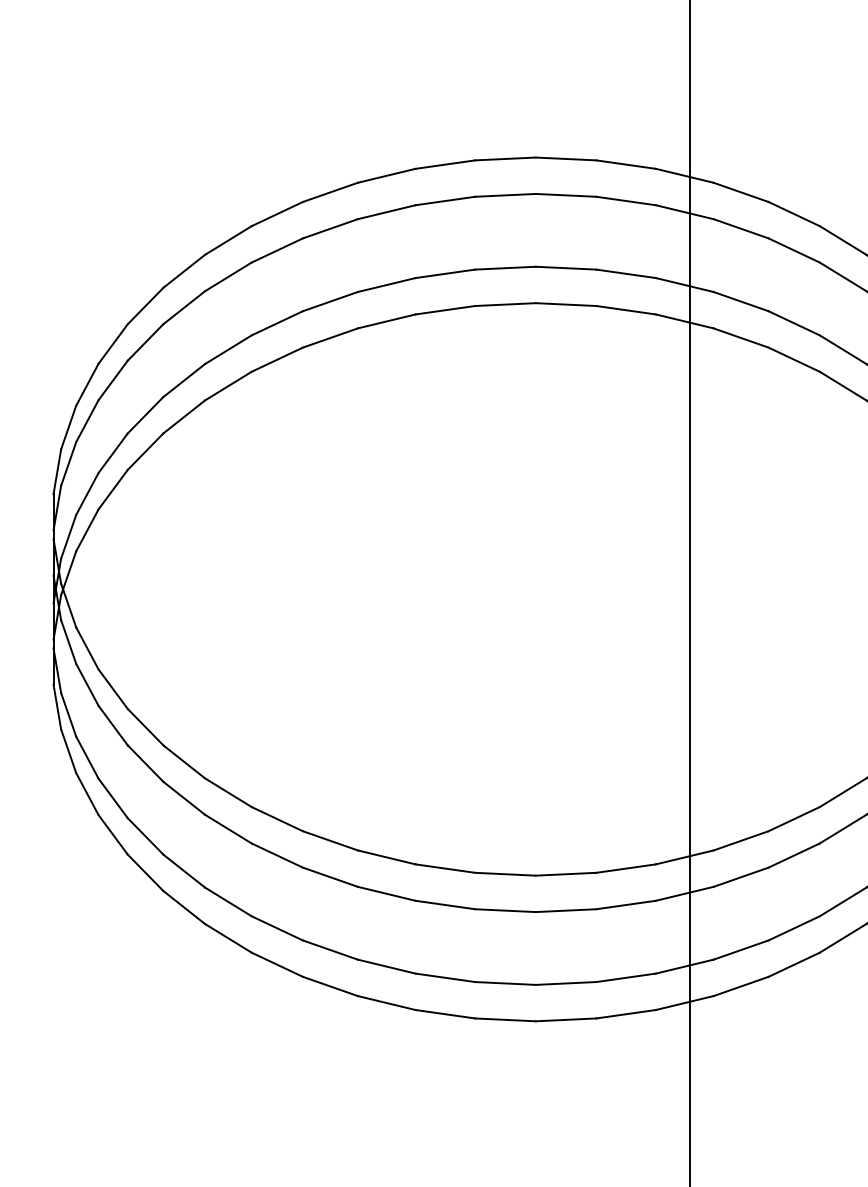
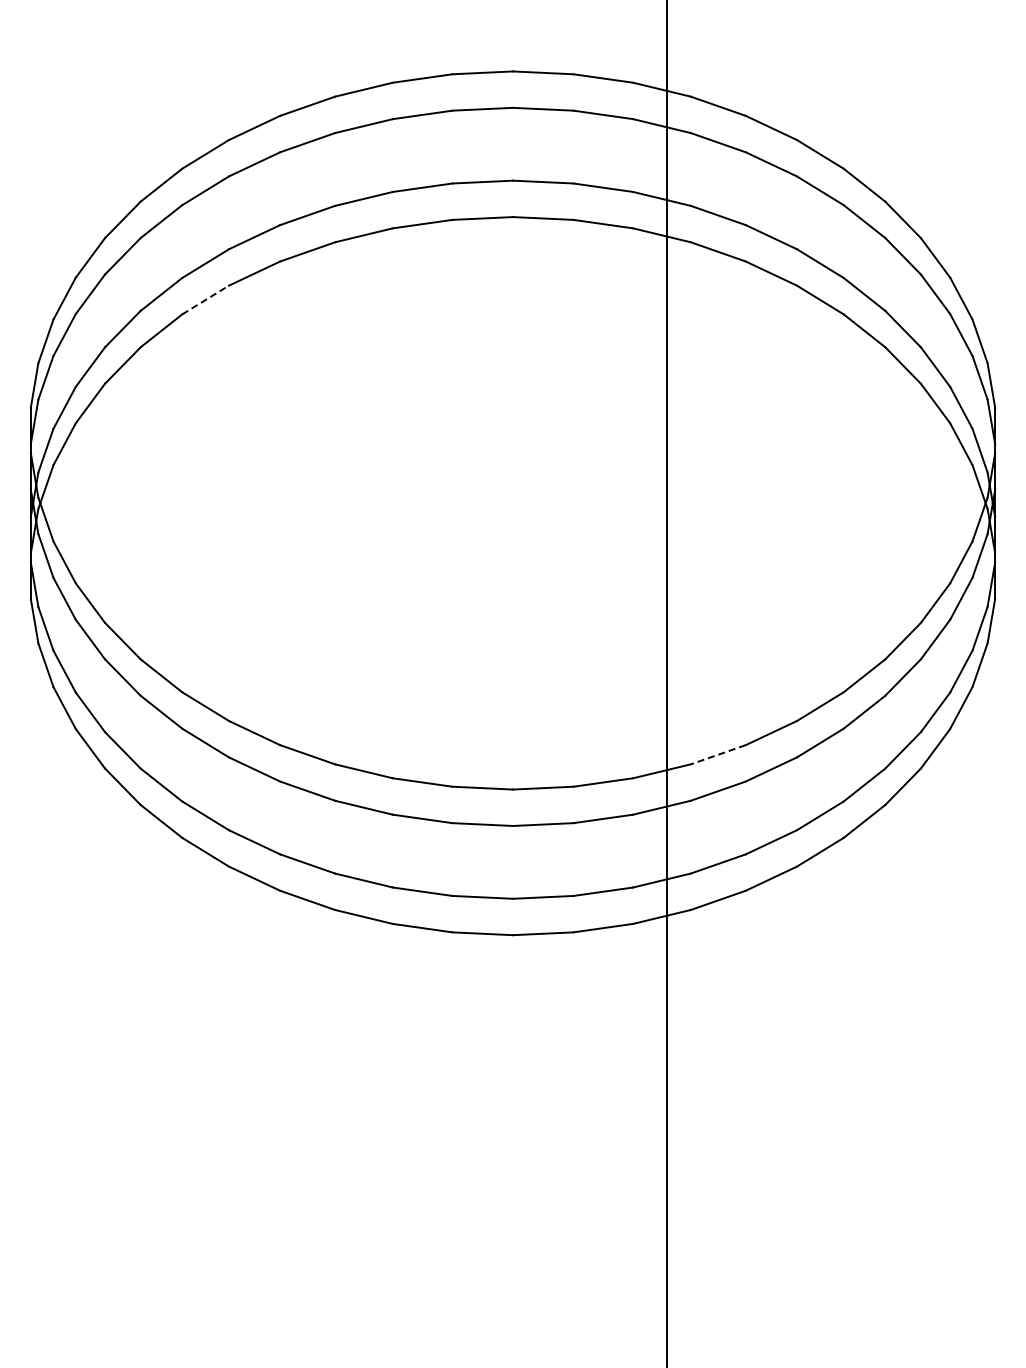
line: (229, 385) -> (206, 299), solid -> dashed
line: (740, 840) -> (717, 754), solid -> dashed

